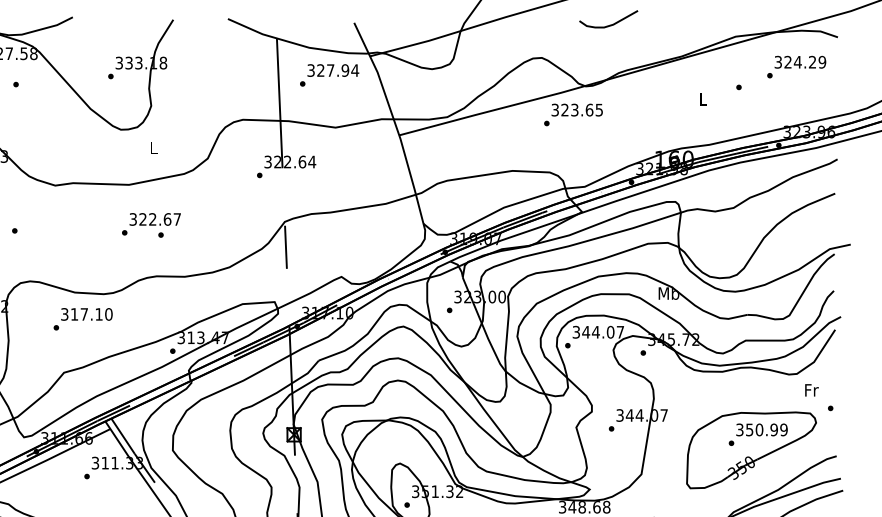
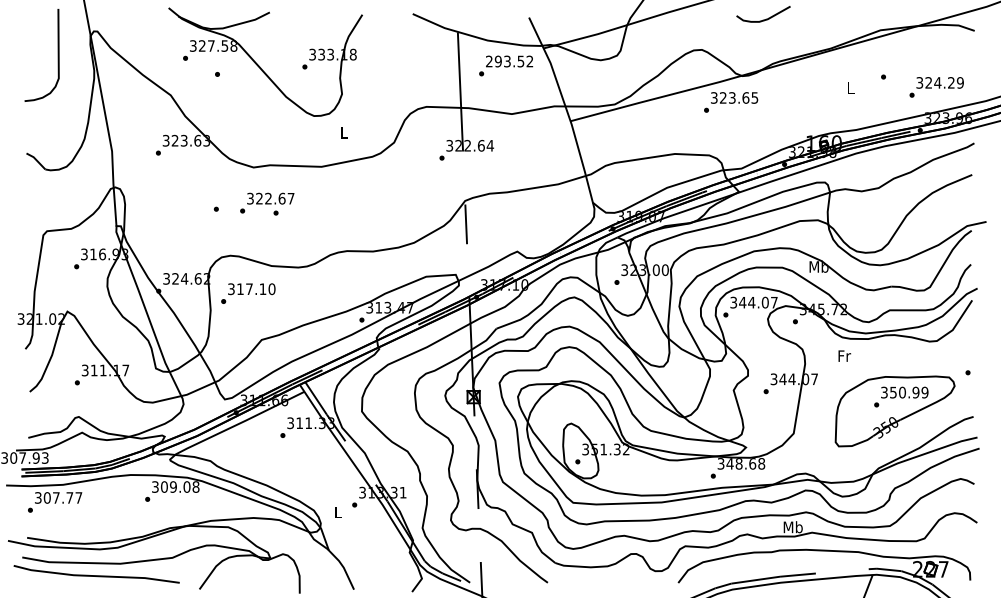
text: (796, 67) -> (936, 87), moved
text: (332, 70) -> (509, 61), 327.94 -> 293.52
text: (151, 224) -> (267, 203), moved
text: (83, 319) -> (248, 293), moved
text: (811, 389) -> (844, 355), moved

